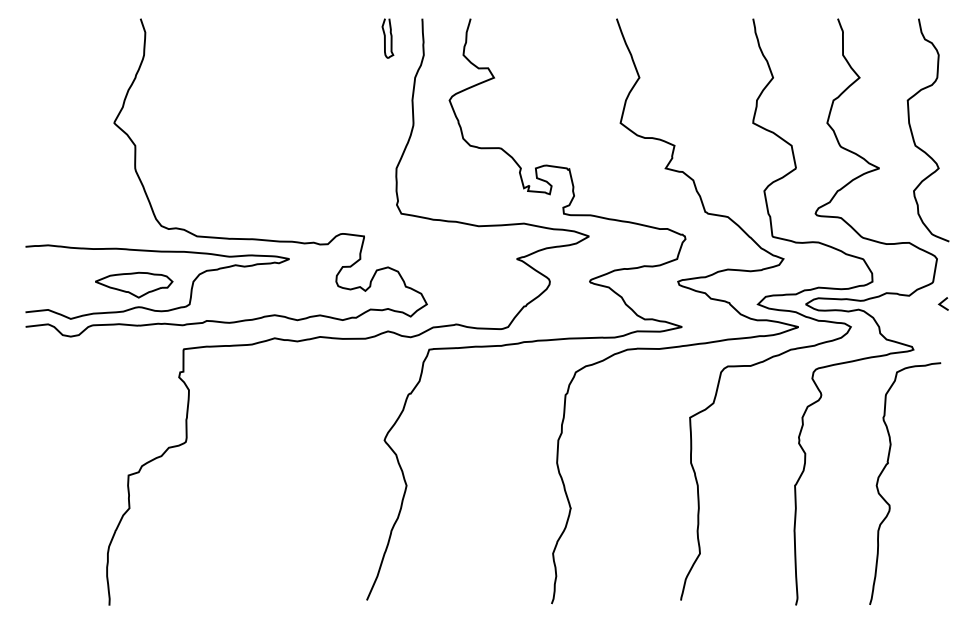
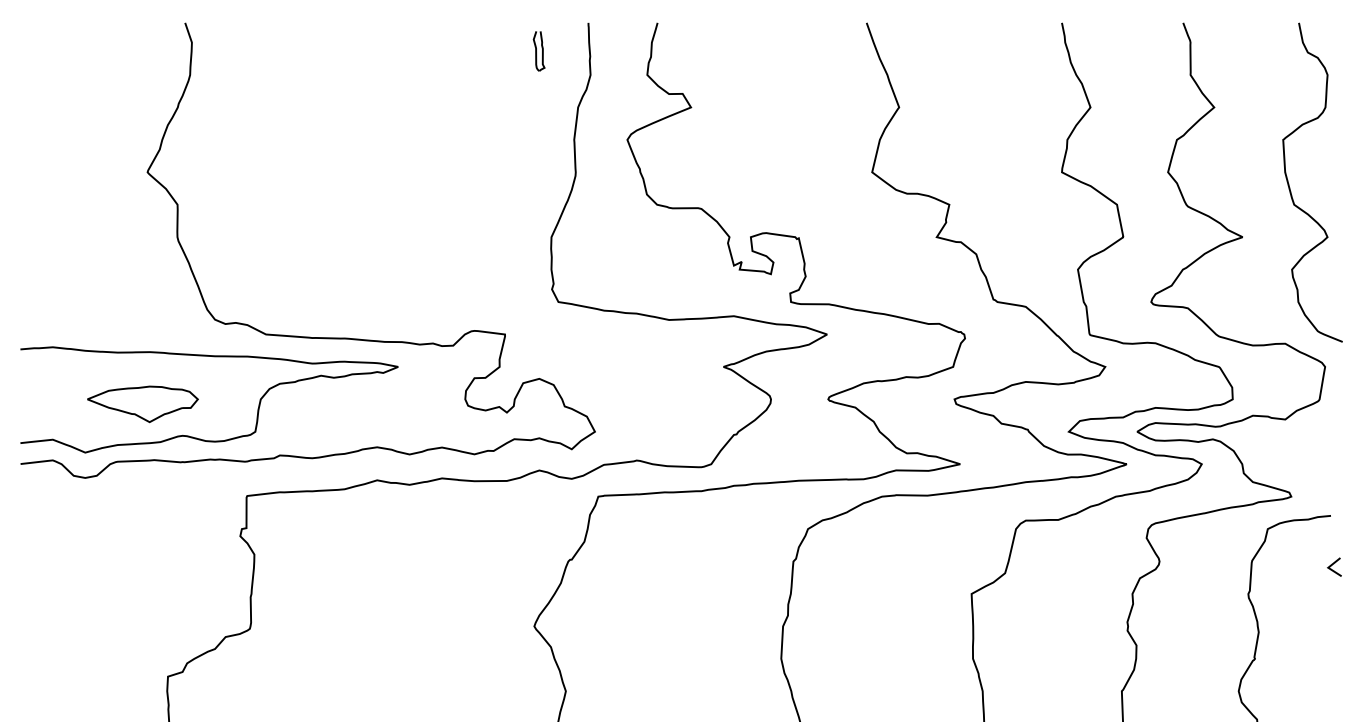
part: (387, 38) -> (538, 51), size x0.7
part: (134, 284) -> (143, 403), moved
line: (943, 302) -> (1334, 565), moved

